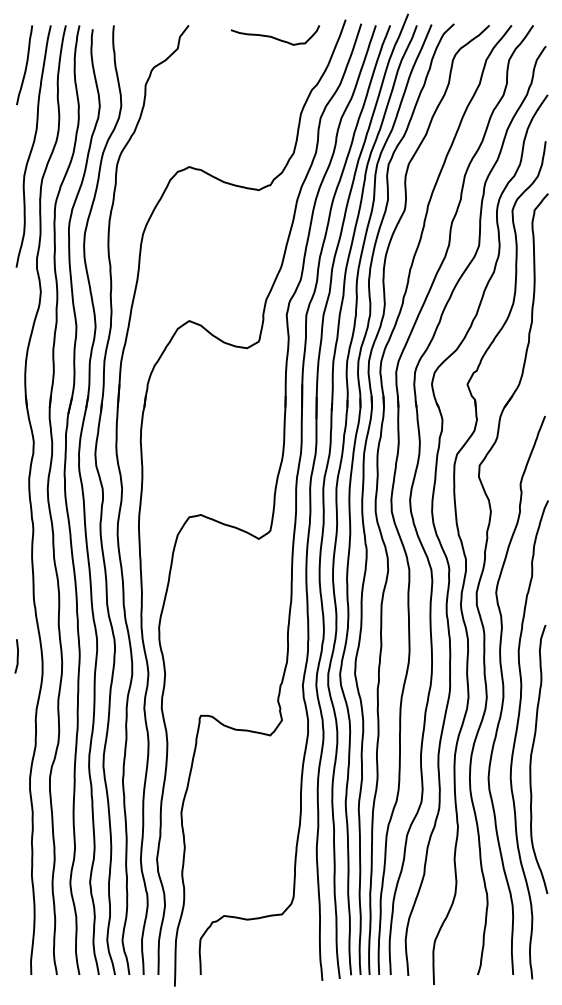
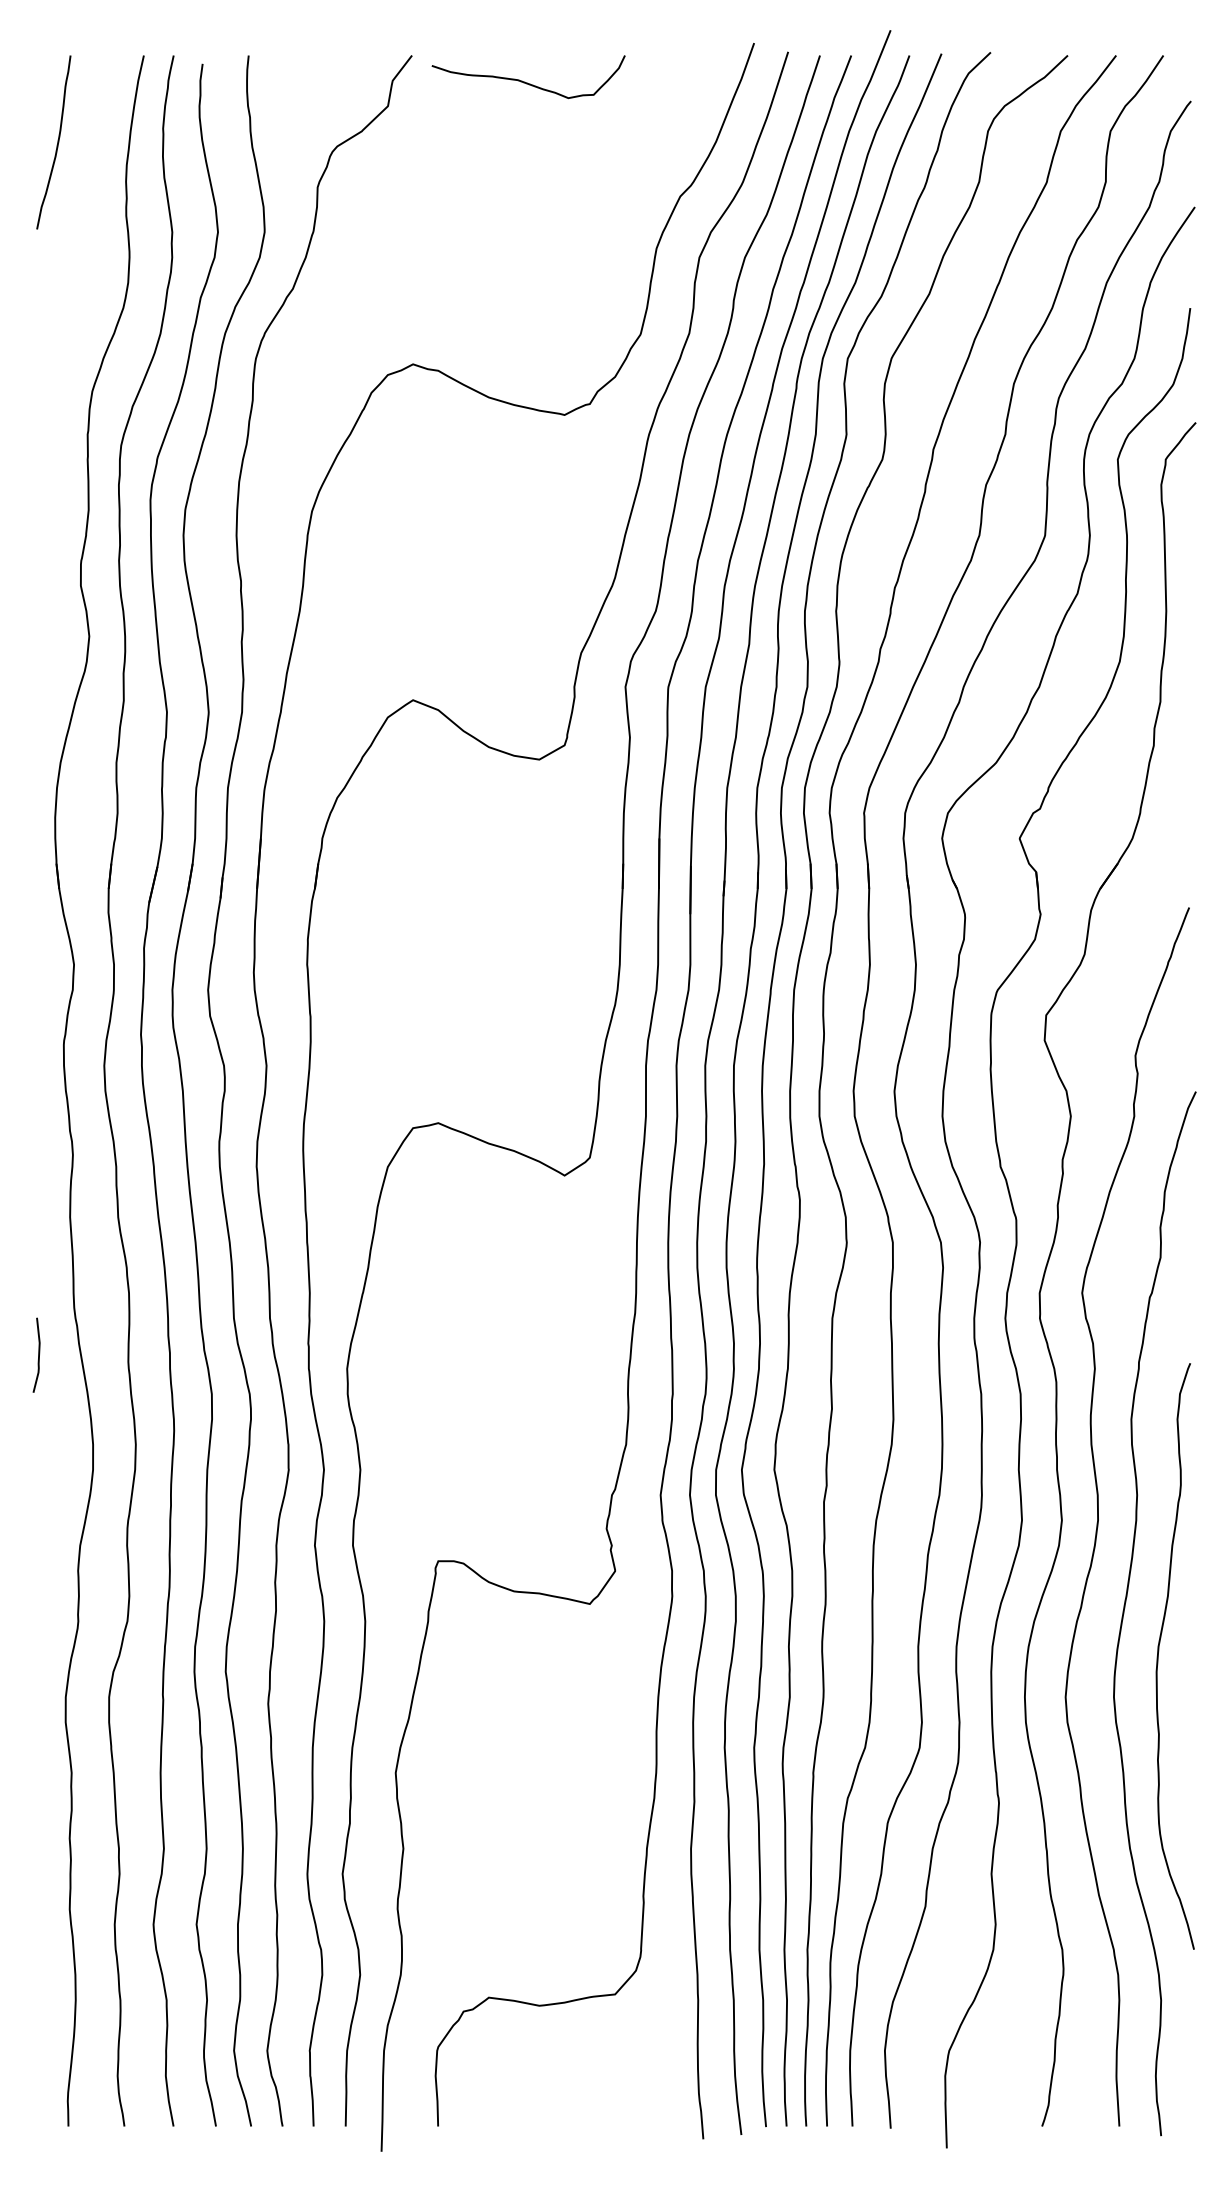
curve: (273, 36) -> (524, 79), moved
curve: (33, 146) -> (73, 319), removed
curve: (16, 656) -> (36, 1355), moved

